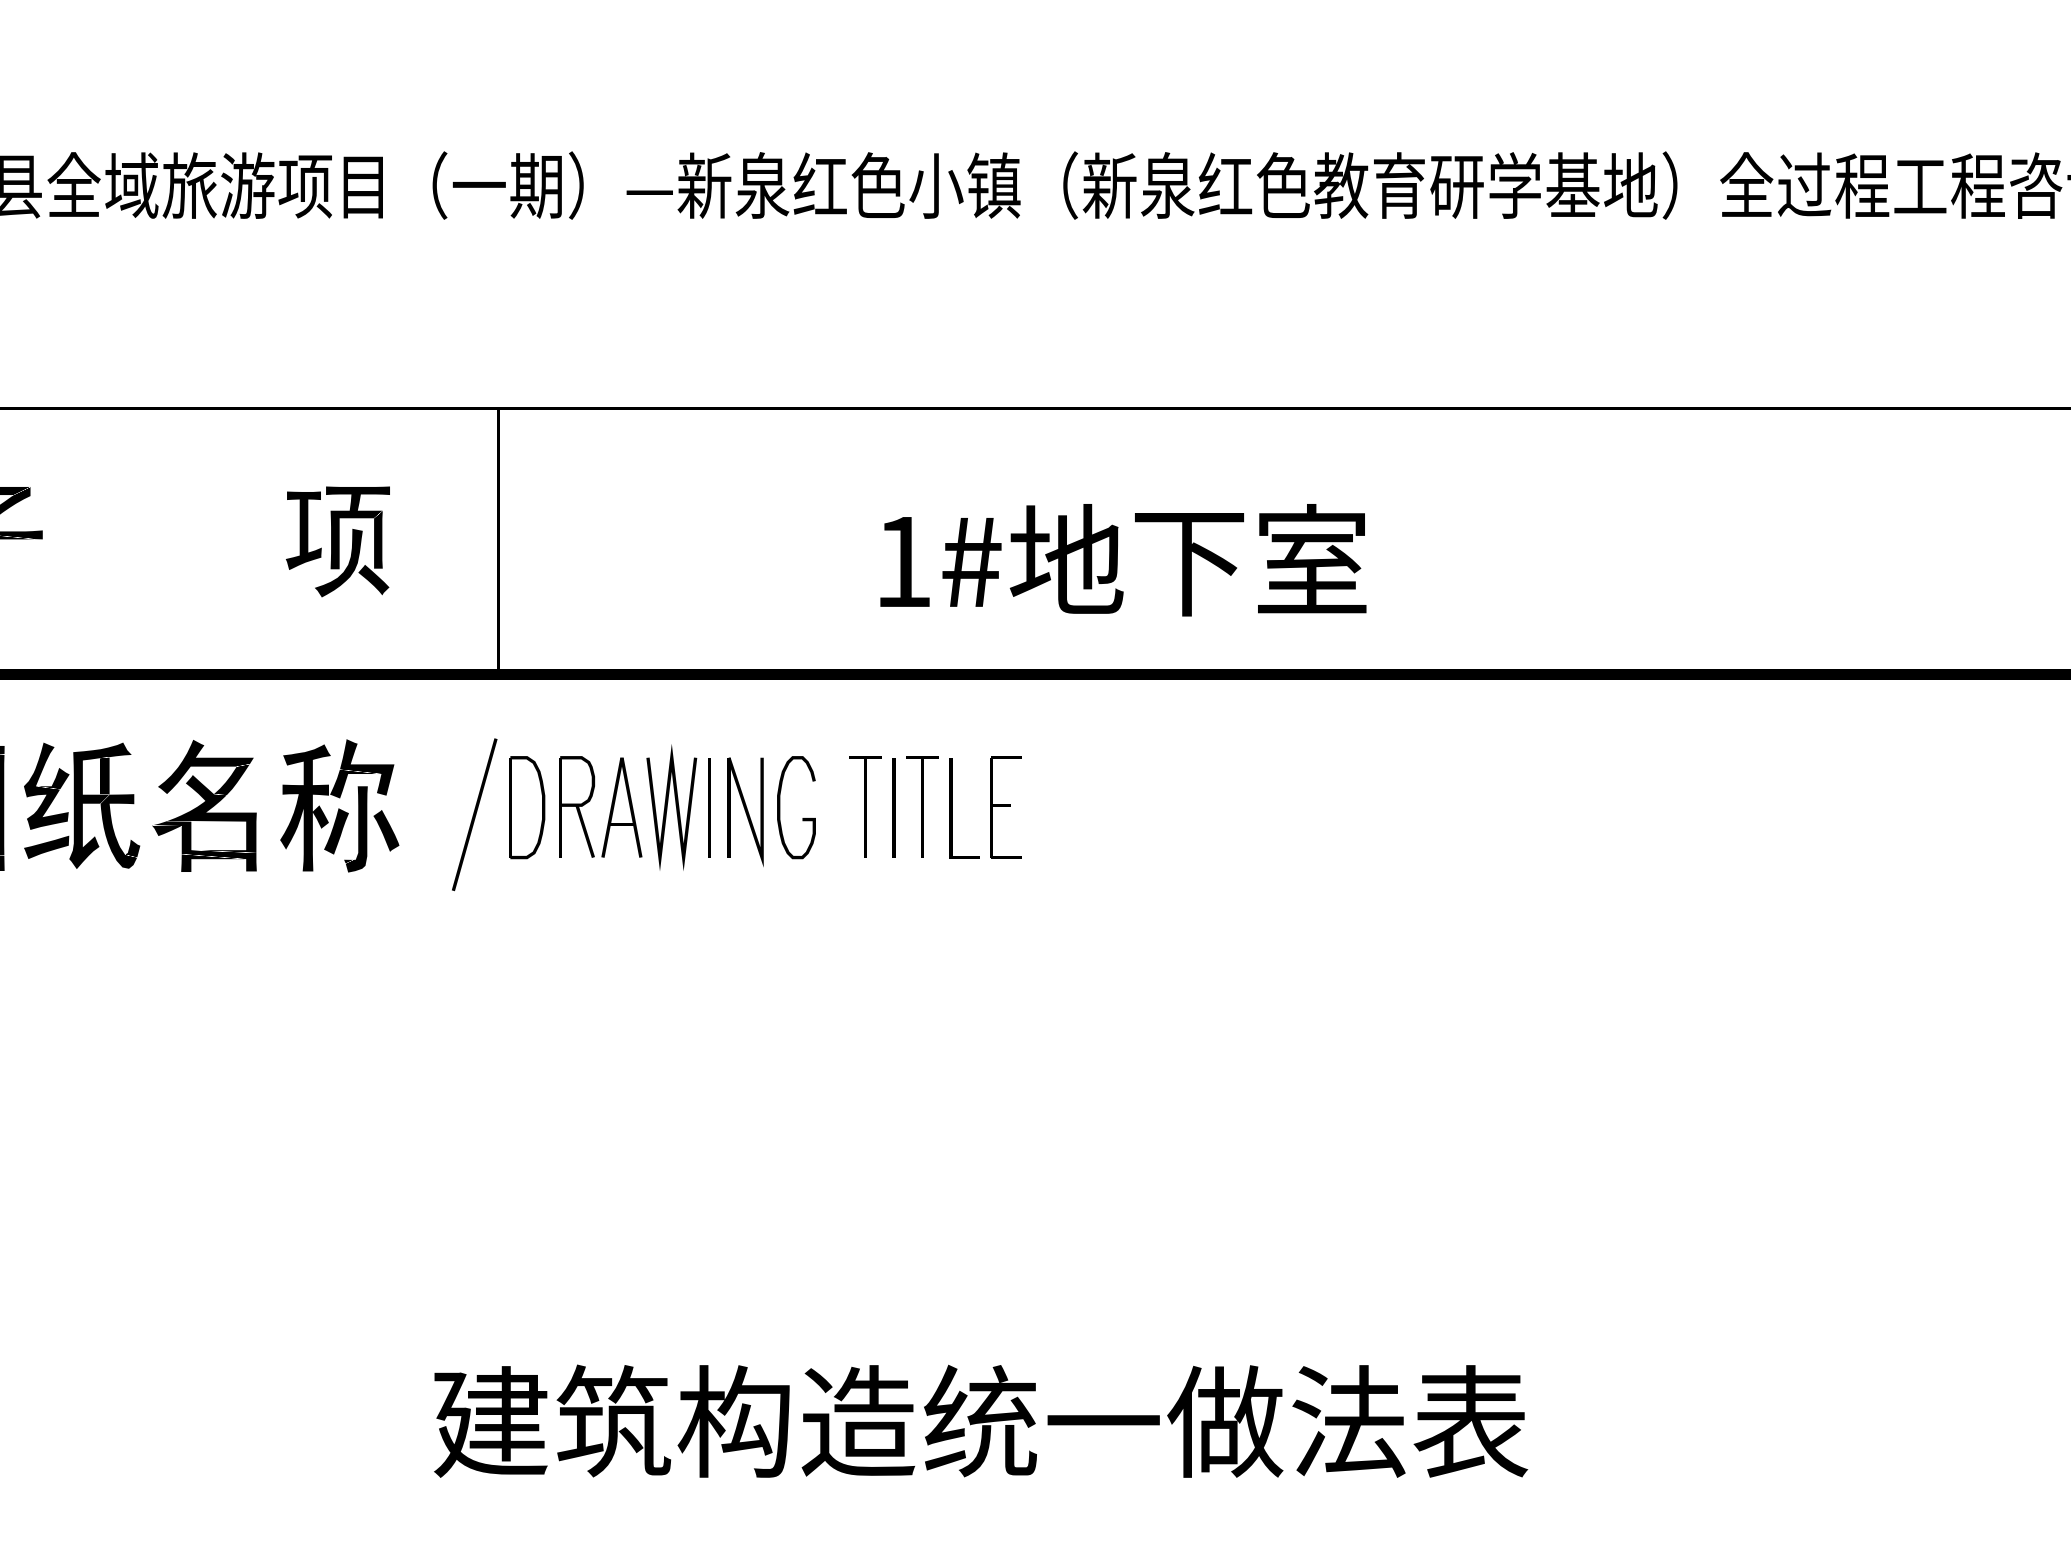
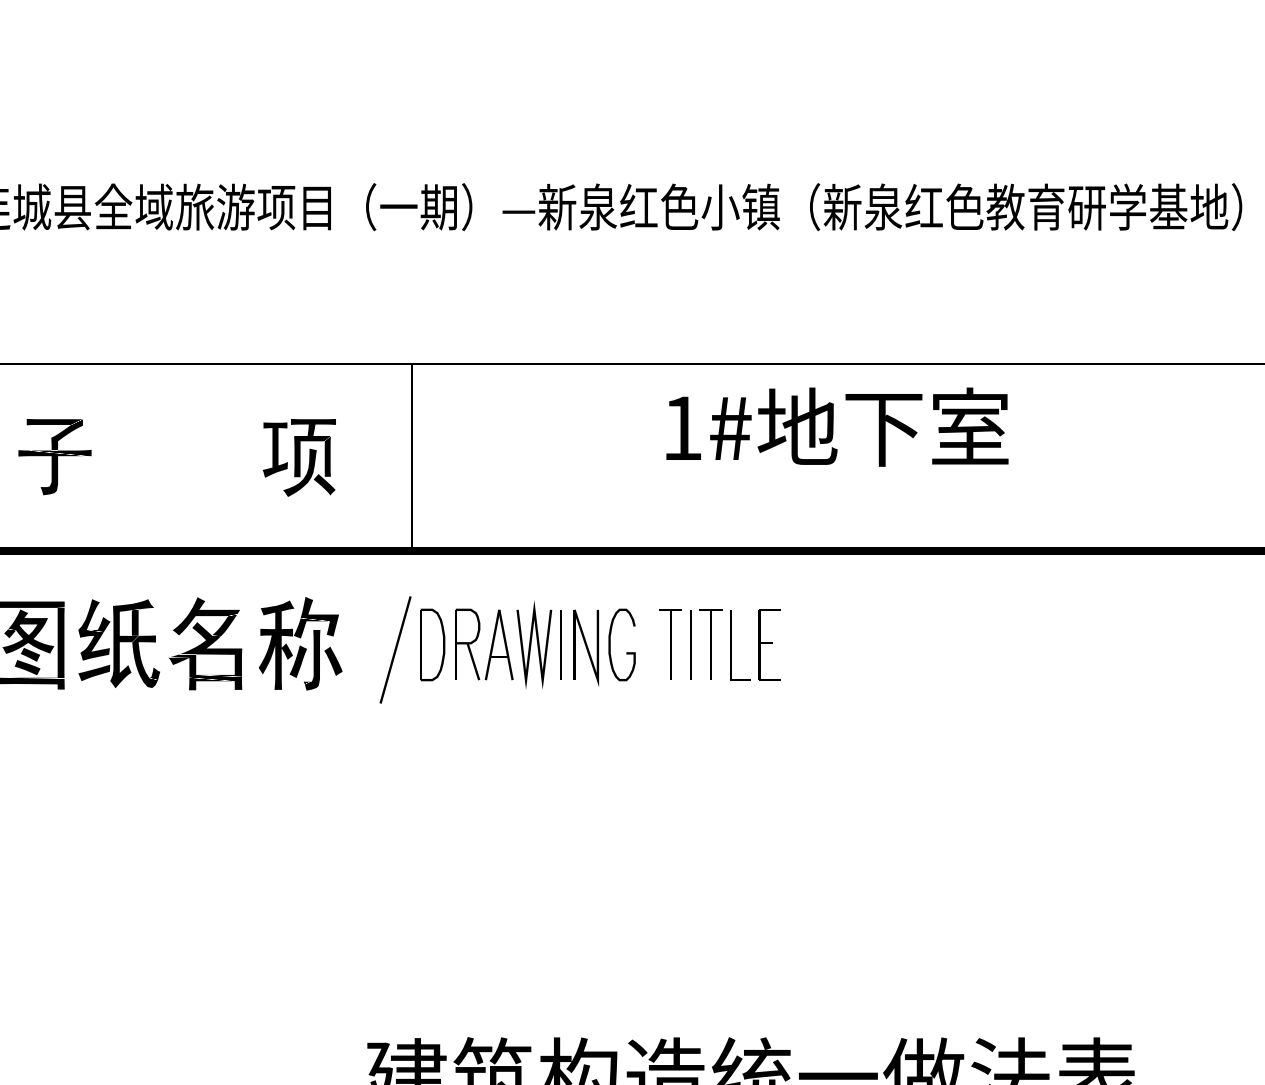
text: (1123, 560) -> (837, 427), moved

